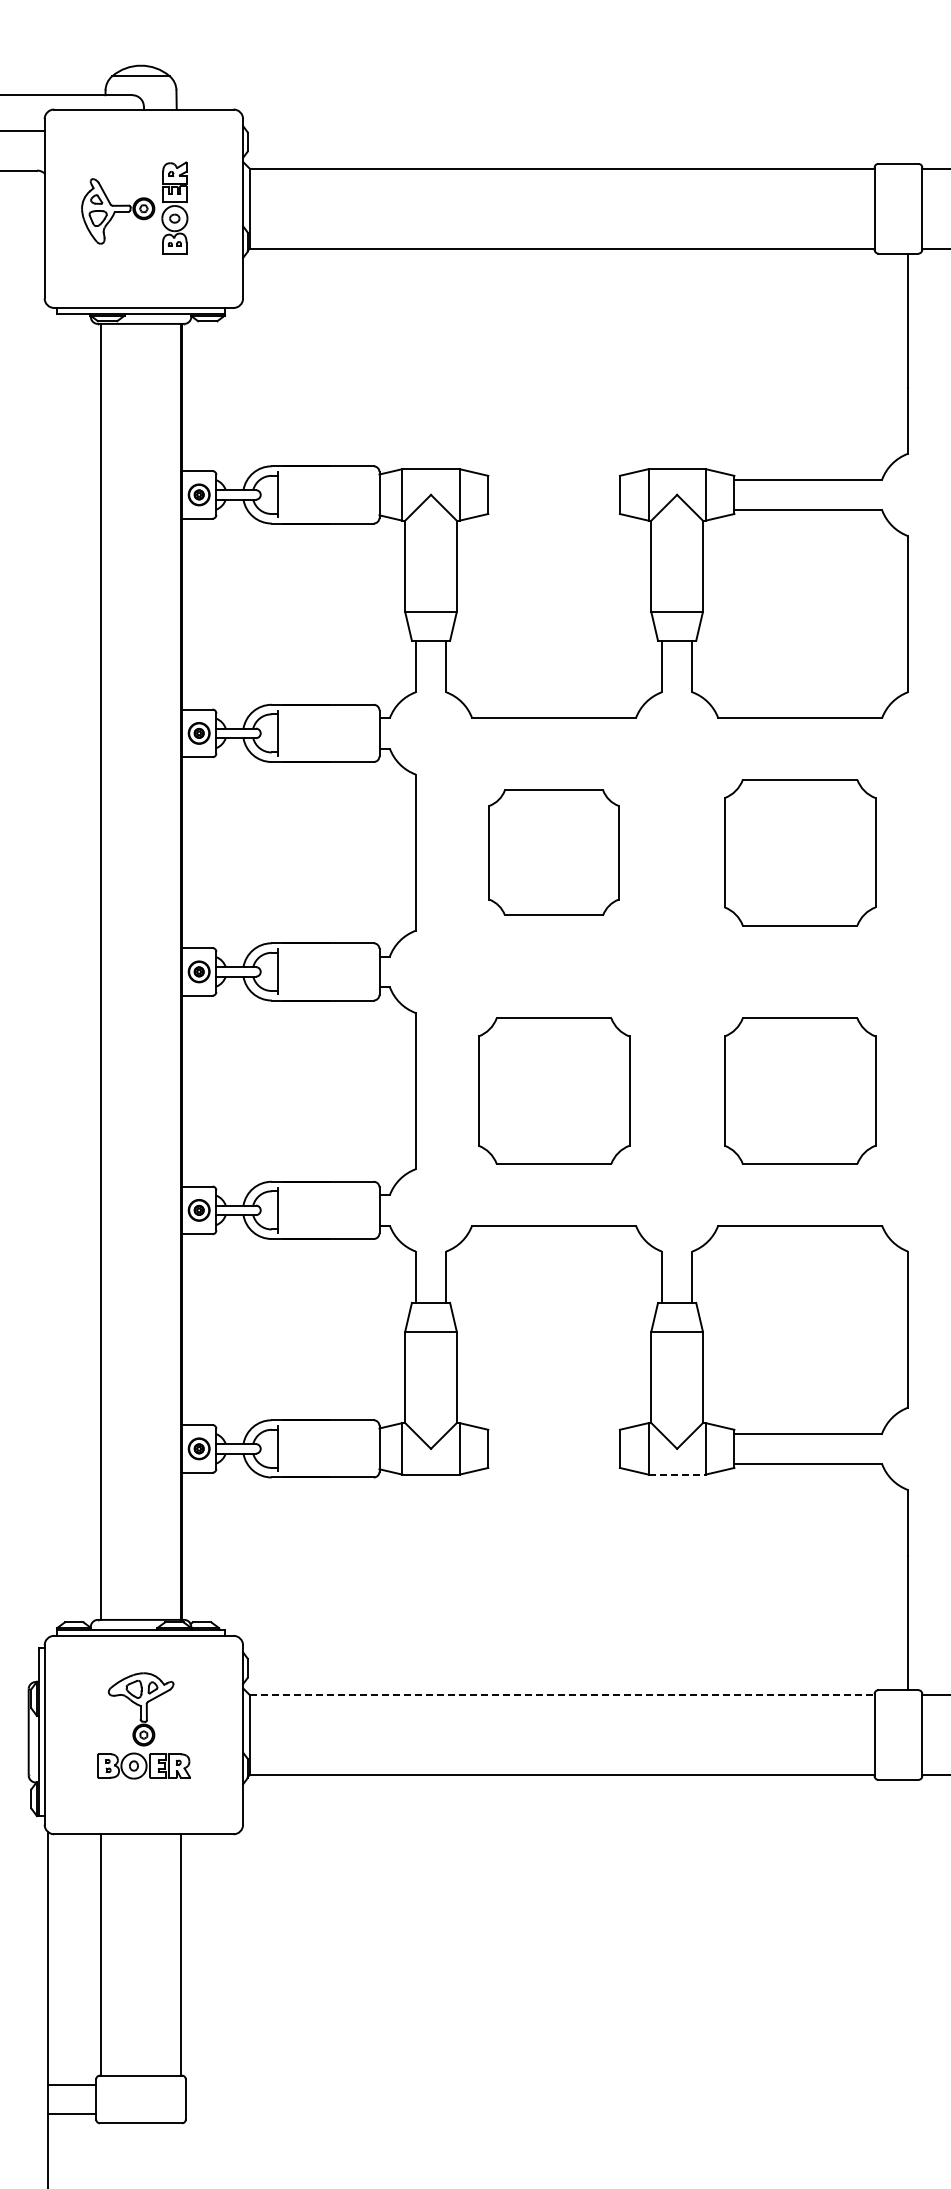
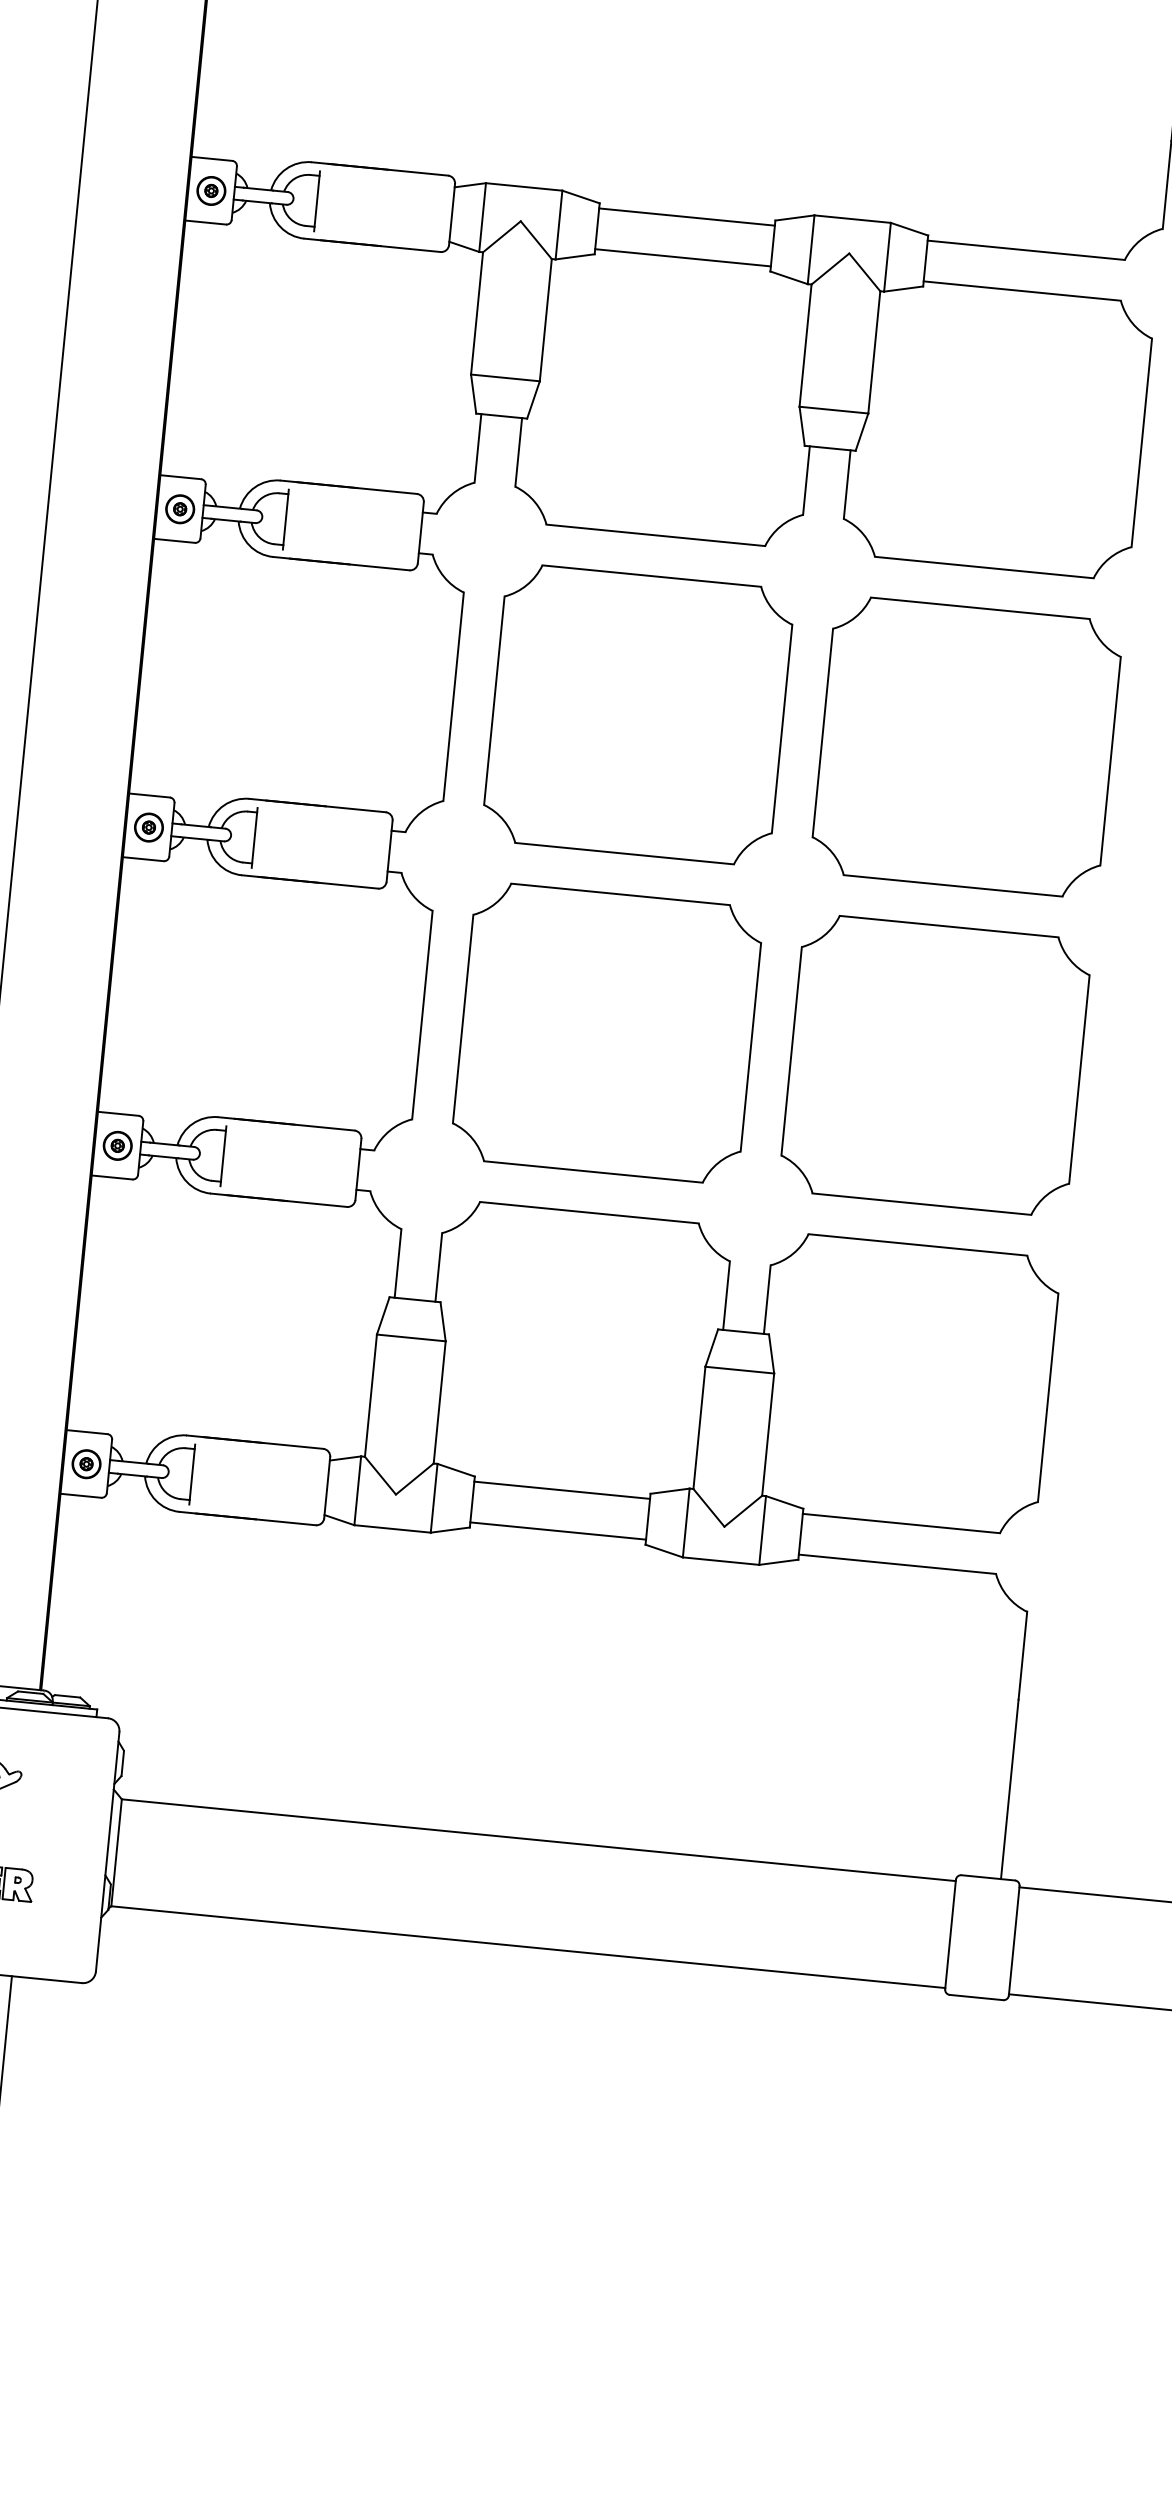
line: (553, 479) -> (686, 216), added
line: (553, 510) -> (682, 258), added
part: (553, 852) -> (637, 714), size x1.67
part: (799, 852) -> (965, 746), size x1.43
part: (553, 1090) -> (606, 1032), size x1.43
part: (799, 1090) -> (934, 1064), size x1.43
line: (553, 1433) -> (561, 1490), added
line: (553, 1464) -> (557, 1531), added
line: (677, 1474) -> (721, 1561), dashed -> solid
line: (562, 1694) -> (539, 1839), dashed -> solid

